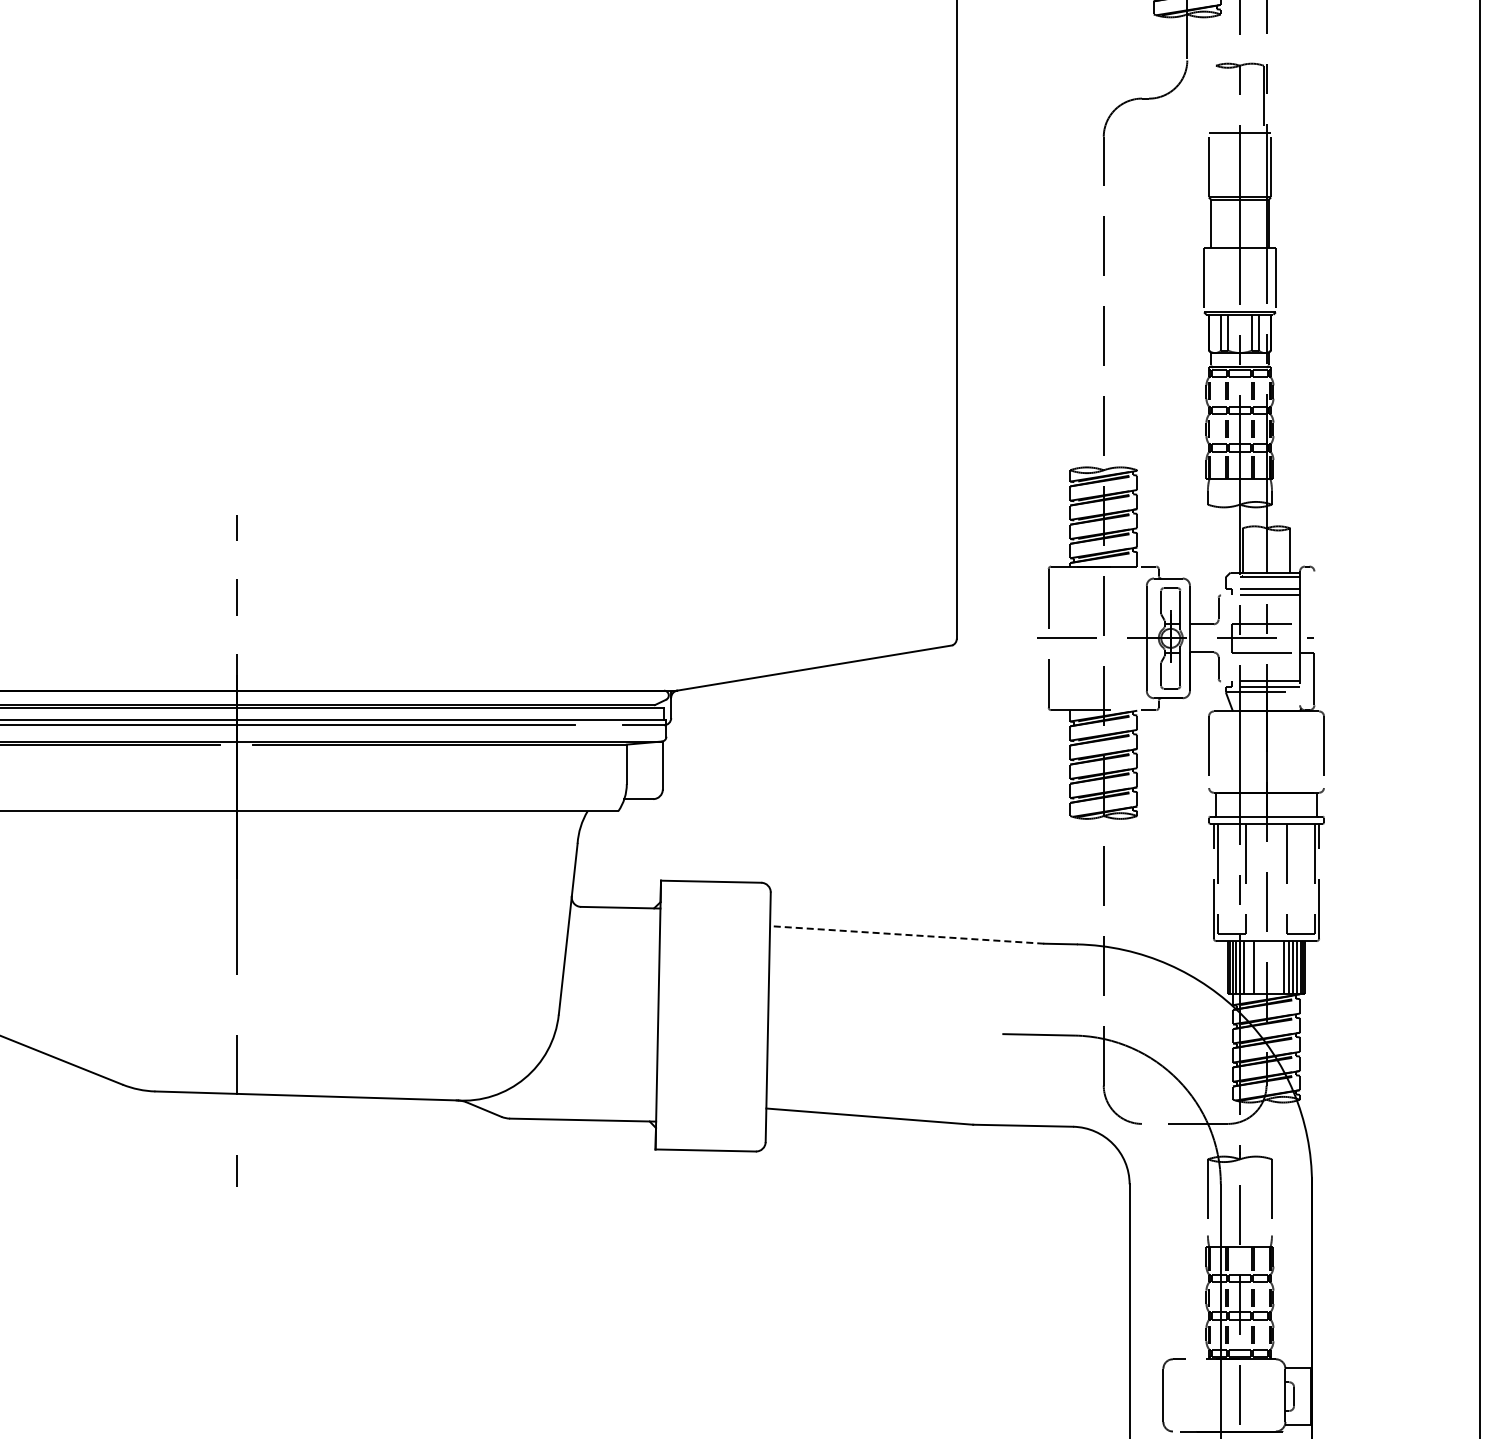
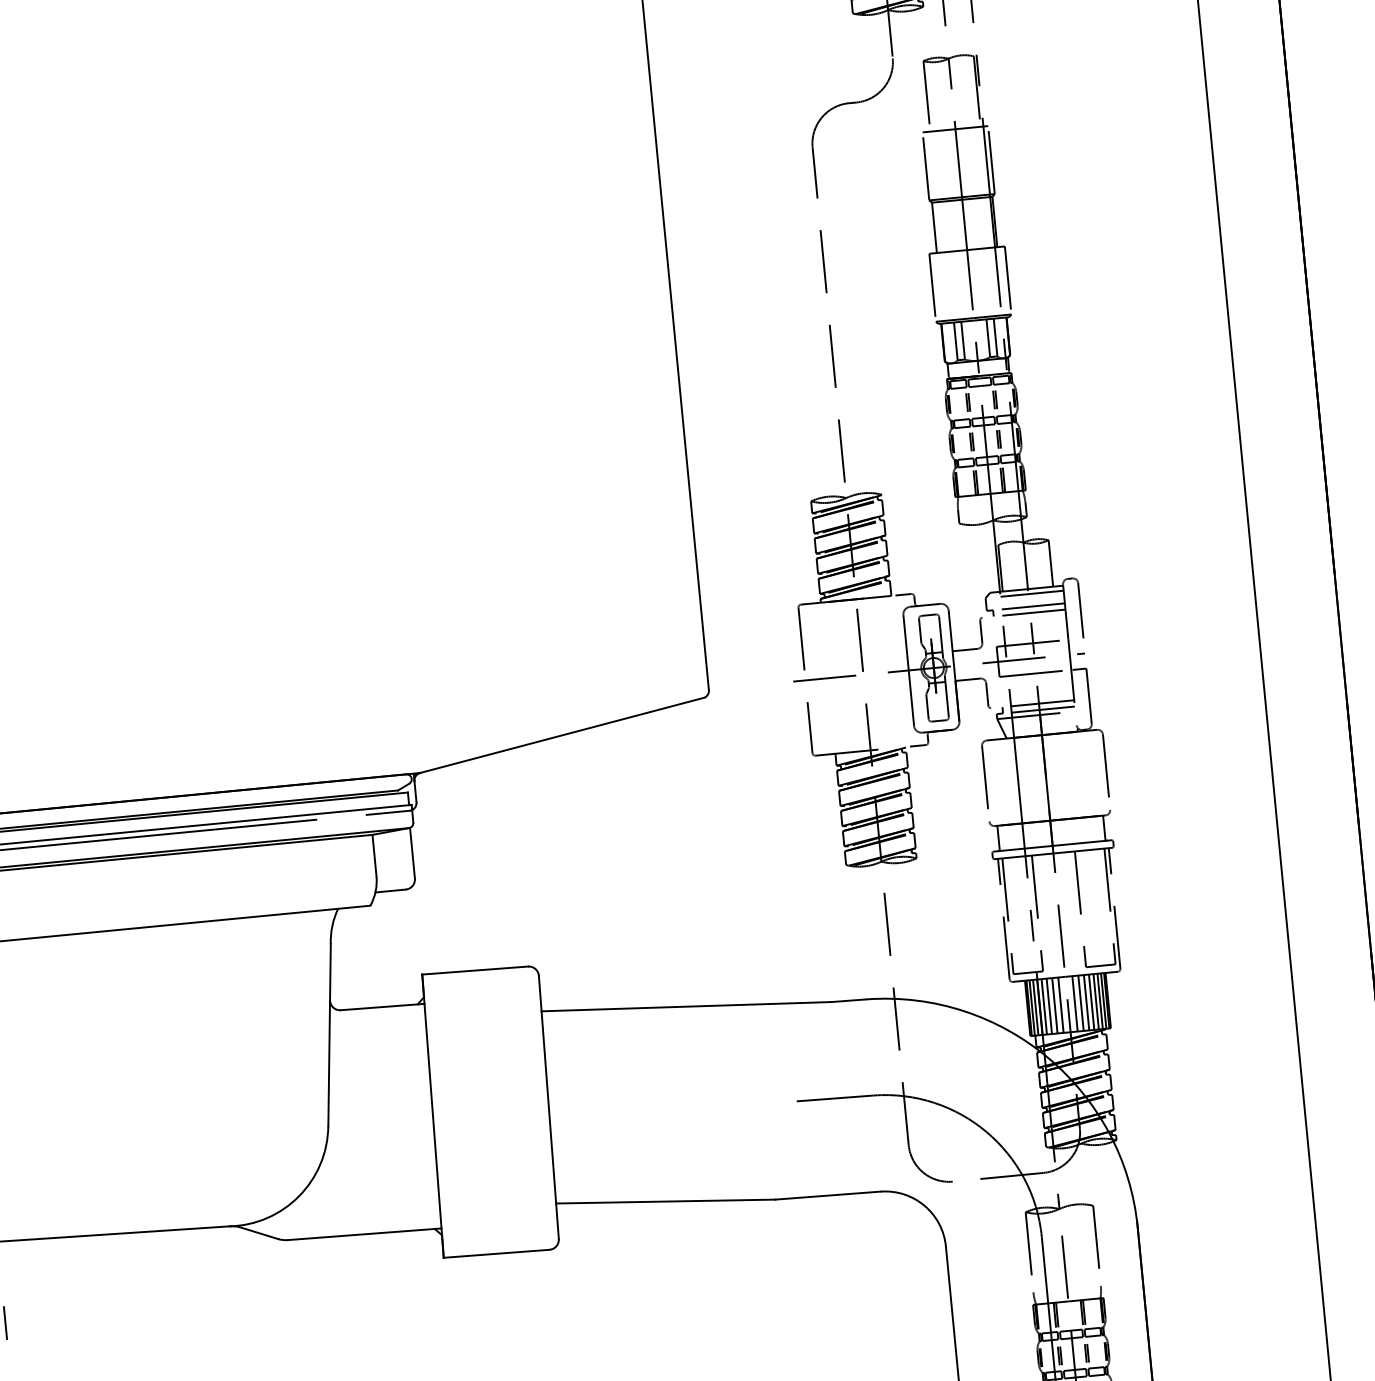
line: (1216, 98) -> (927, 95), added
line: (1314, 597) -> (1080, 610), added
line: (906, 934) -> (685, 1006), dashed -> solid
line: (1248, 967) -> (1048, 1006), added
line: (1259, 967) -> (1060, 1005), added
line: (1273, 967) -> (1075, 1003), added
line: (1278, 967) -> (1080, 1003), added

